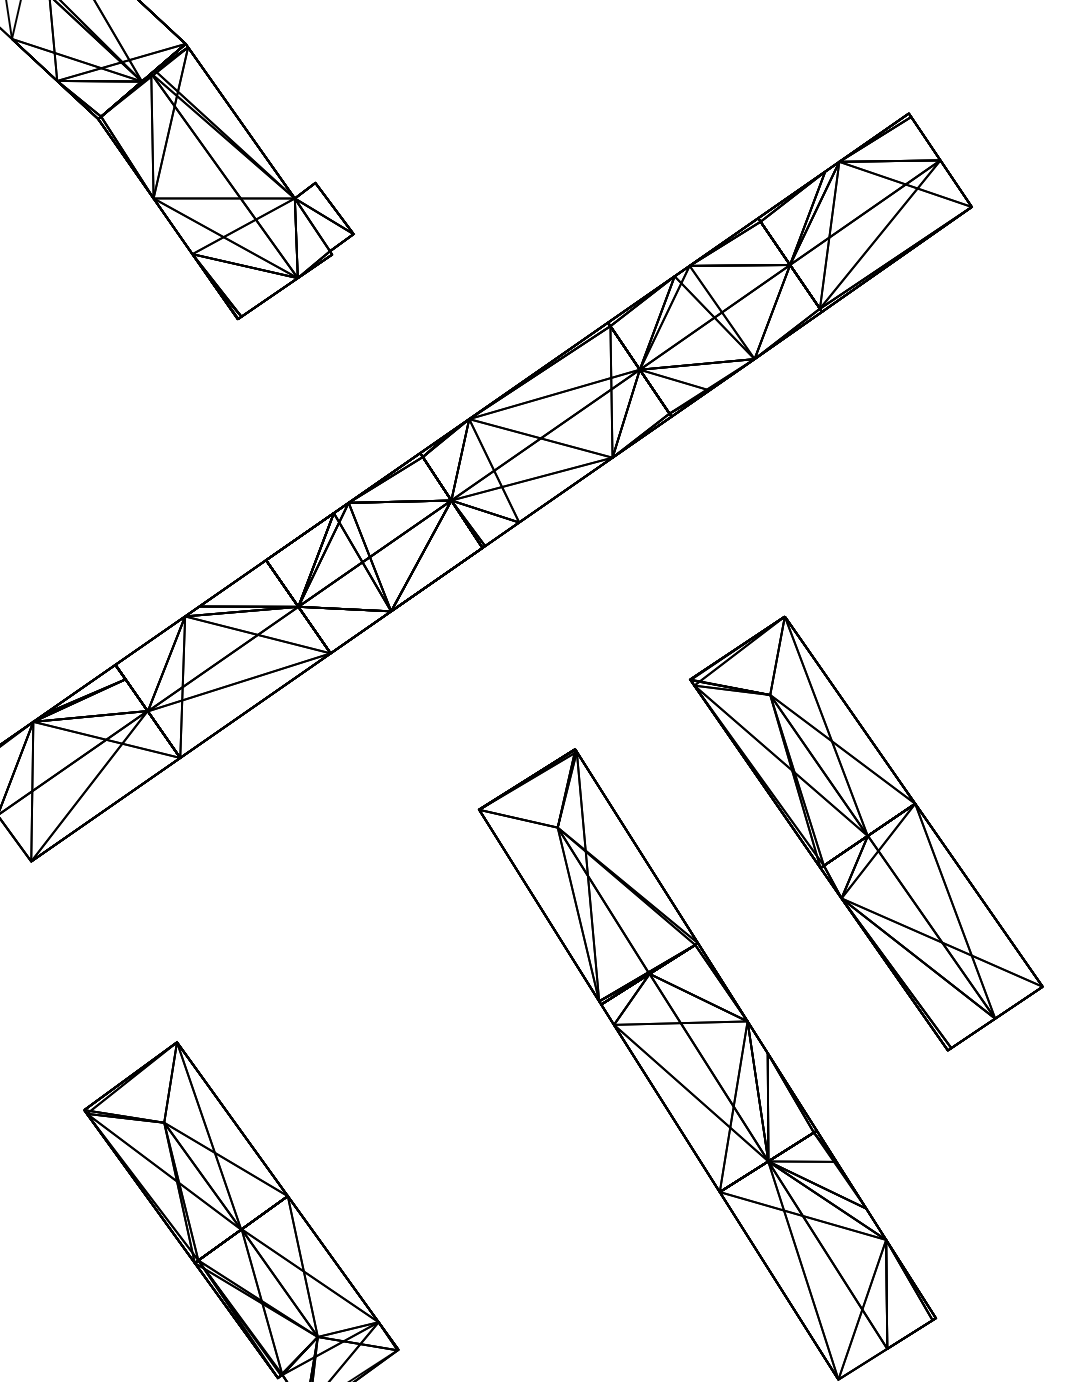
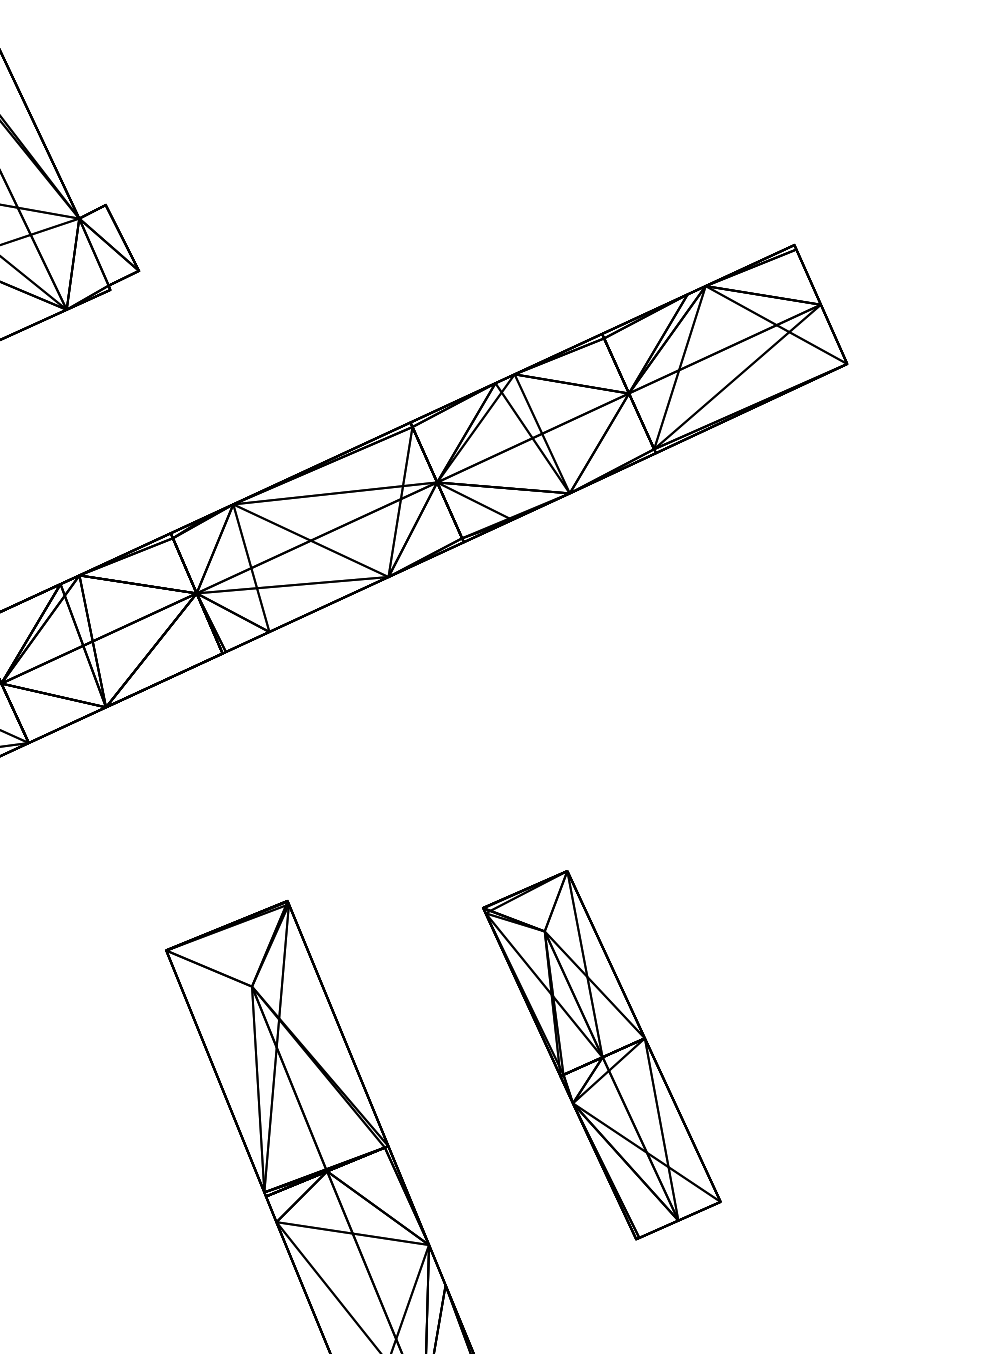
part: (866, 833) -> (601, 1055), size x0.7

